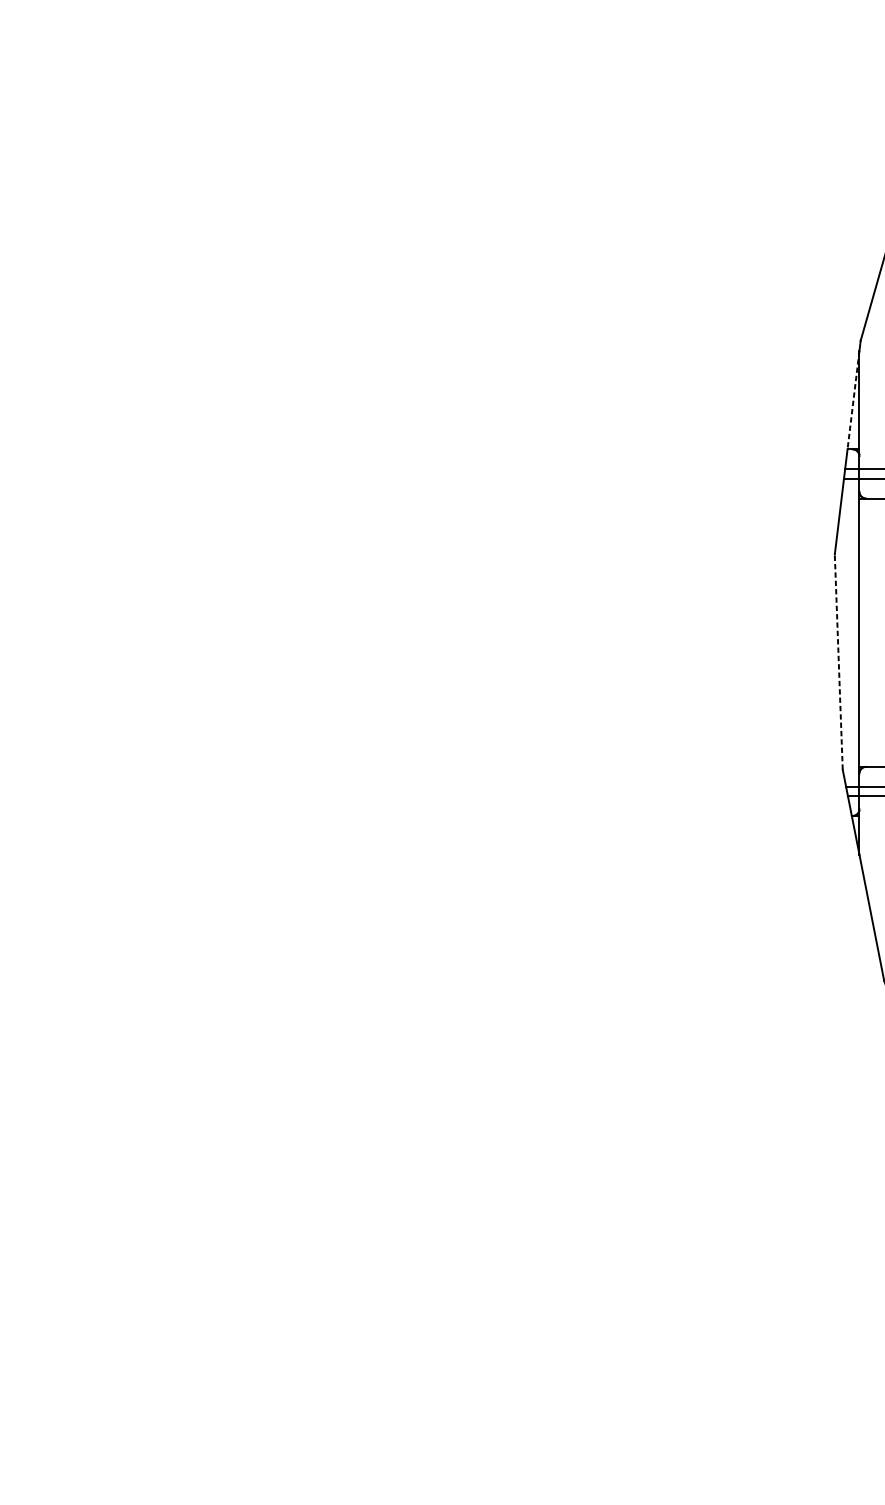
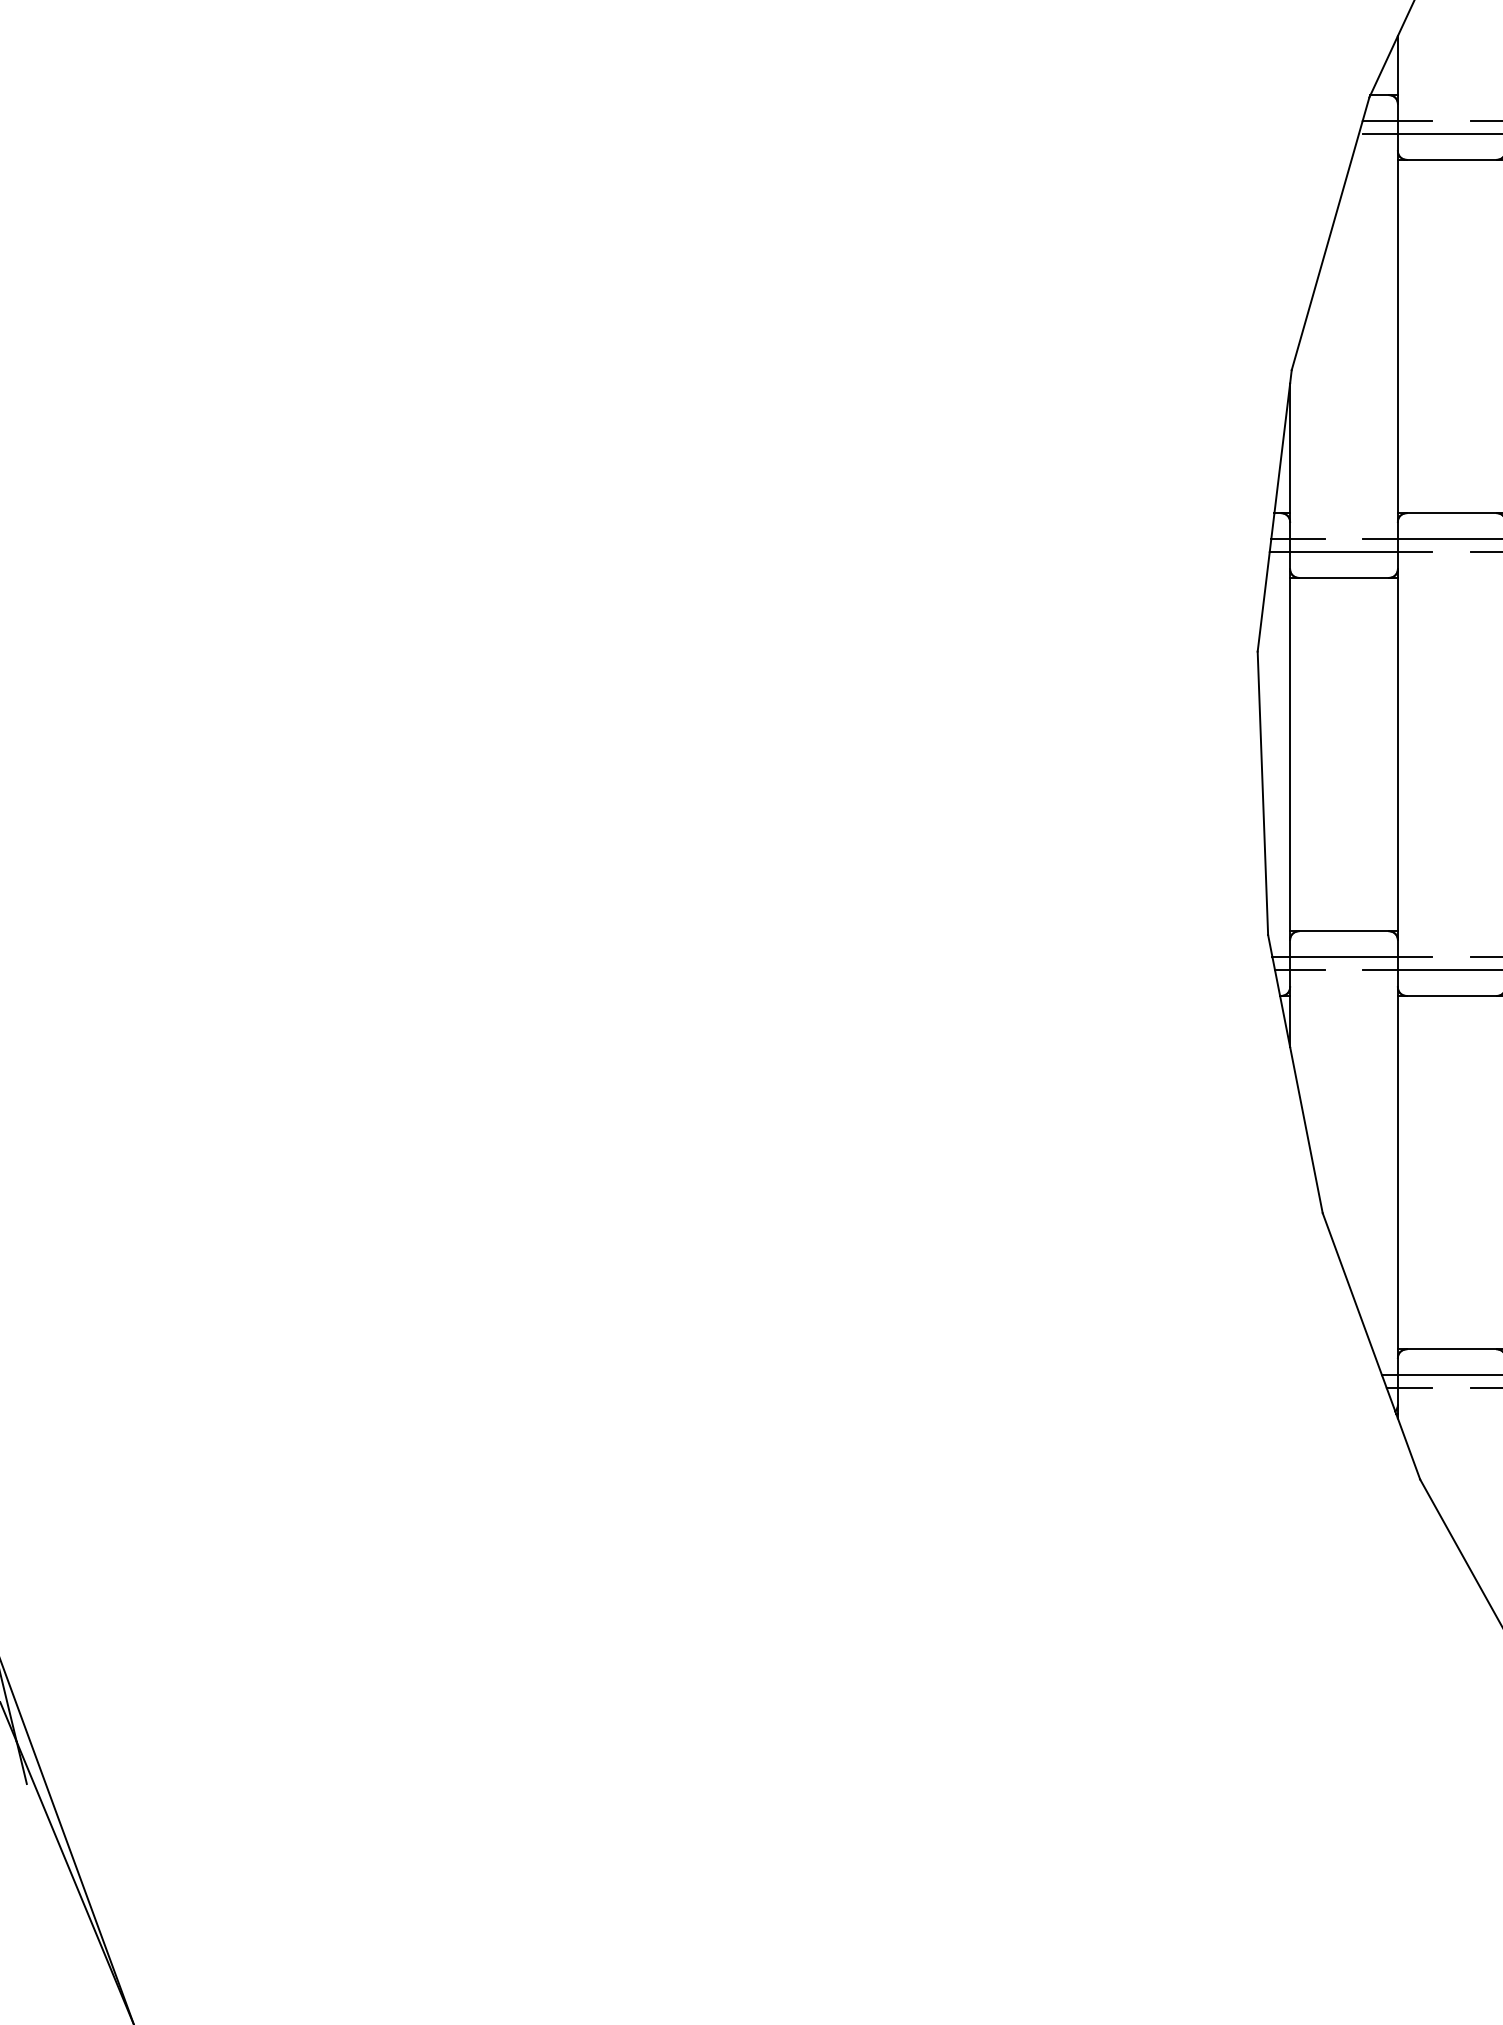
line: (853, 400) -> (1282, 448), dashed -> solid
line: (838, 662) -> (1262, 793), dashed -> solid

